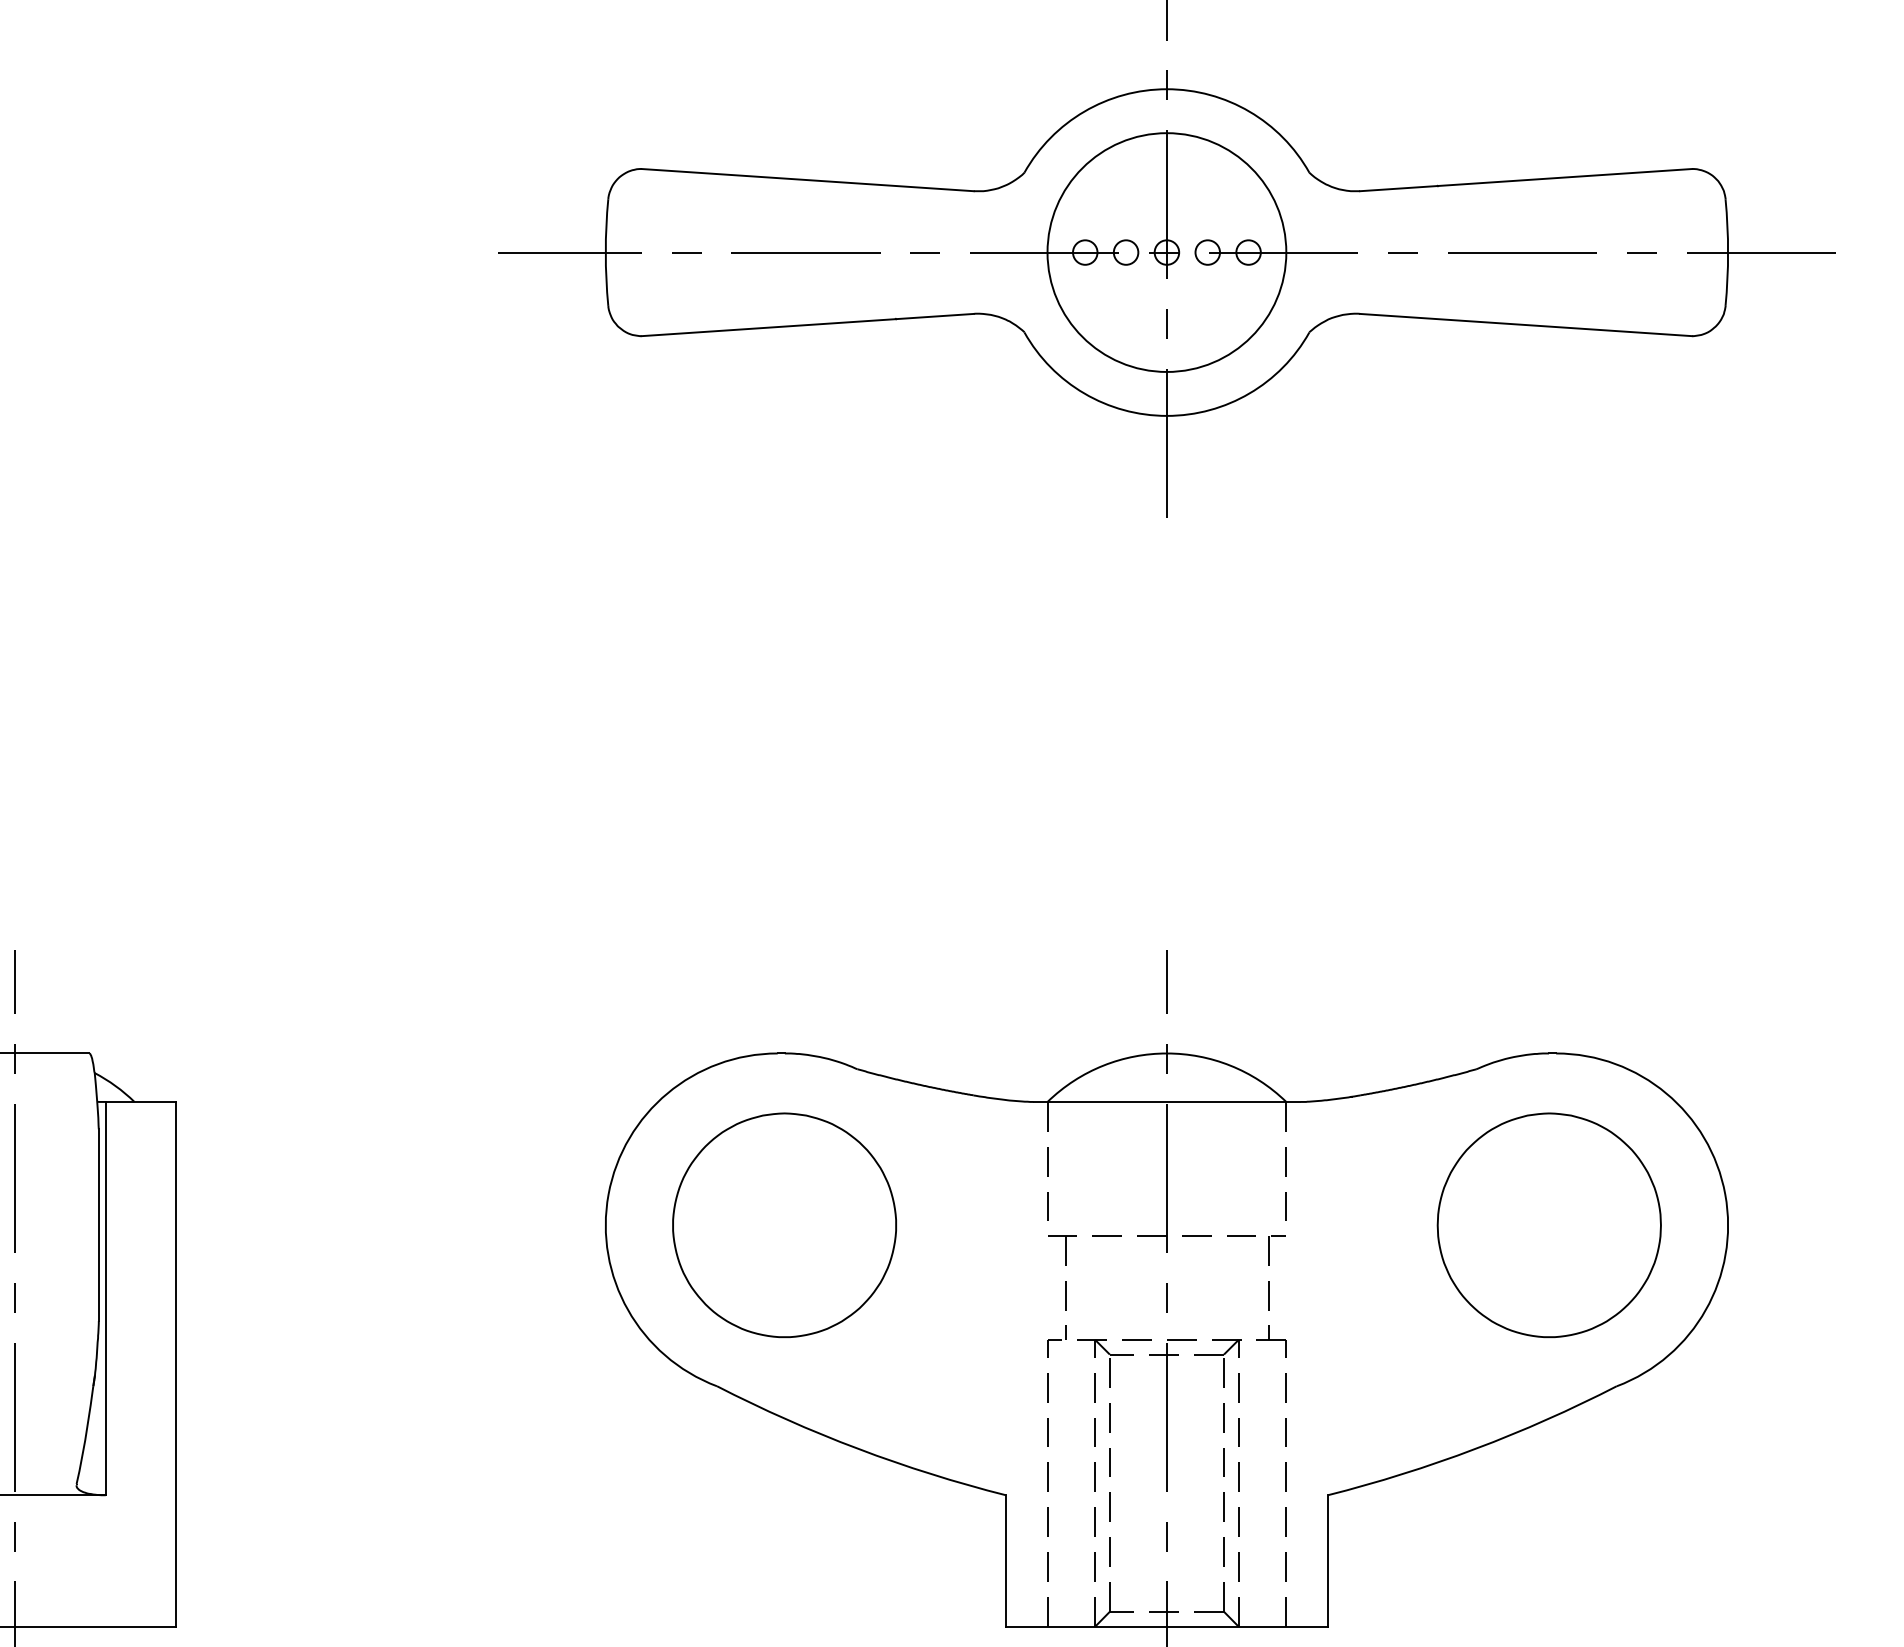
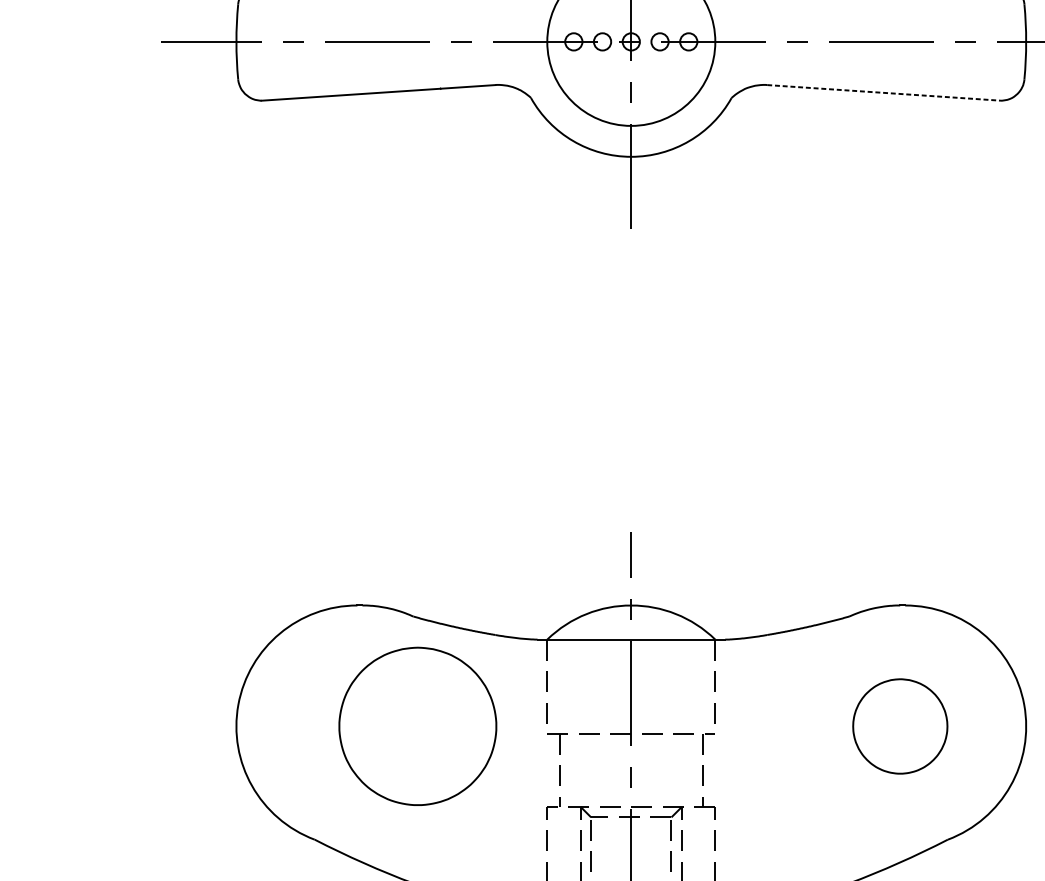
line: (1526, 325) -> (884, 93), solid -> dashed
part: (784, 1225) -> (417, 726), moved
part: (1548, 1225) -> (899, 726), size x0.6

